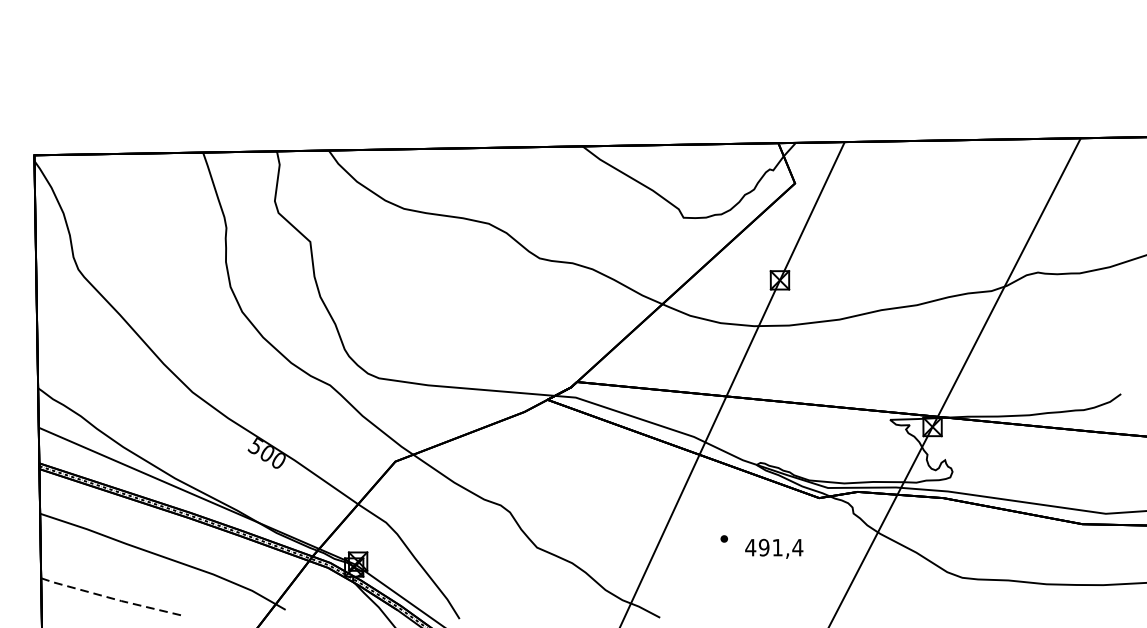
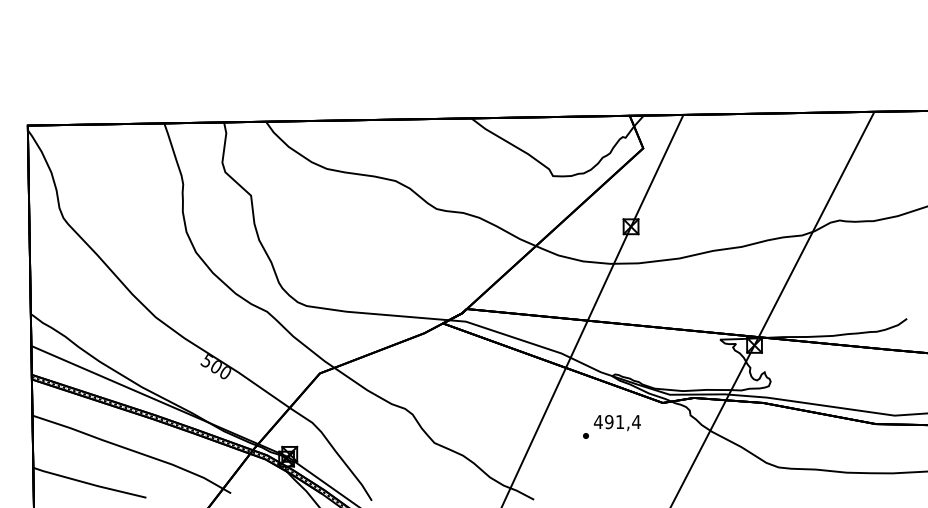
text: (773, 549) -> (616, 423), moved
line: (110, 597) -> (89, 483), dashed -> solid

